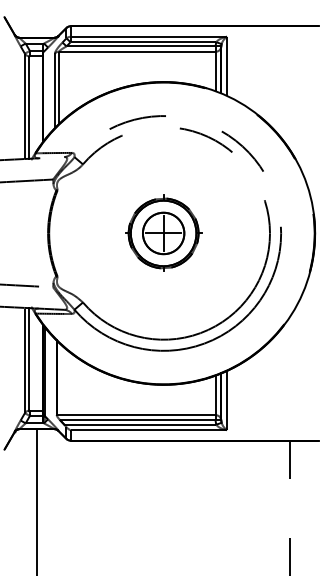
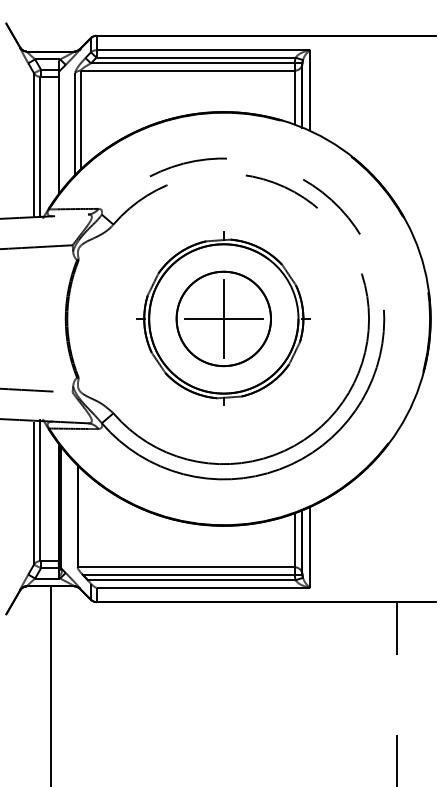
part: (163, 233) -> (223, 319), size x1.67

